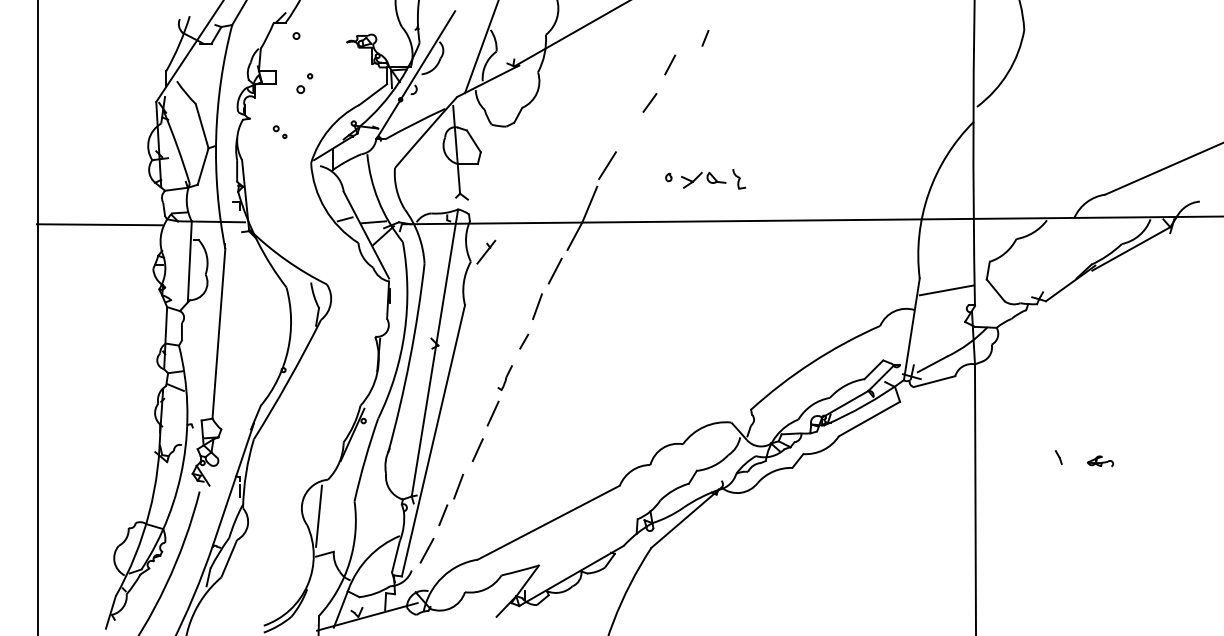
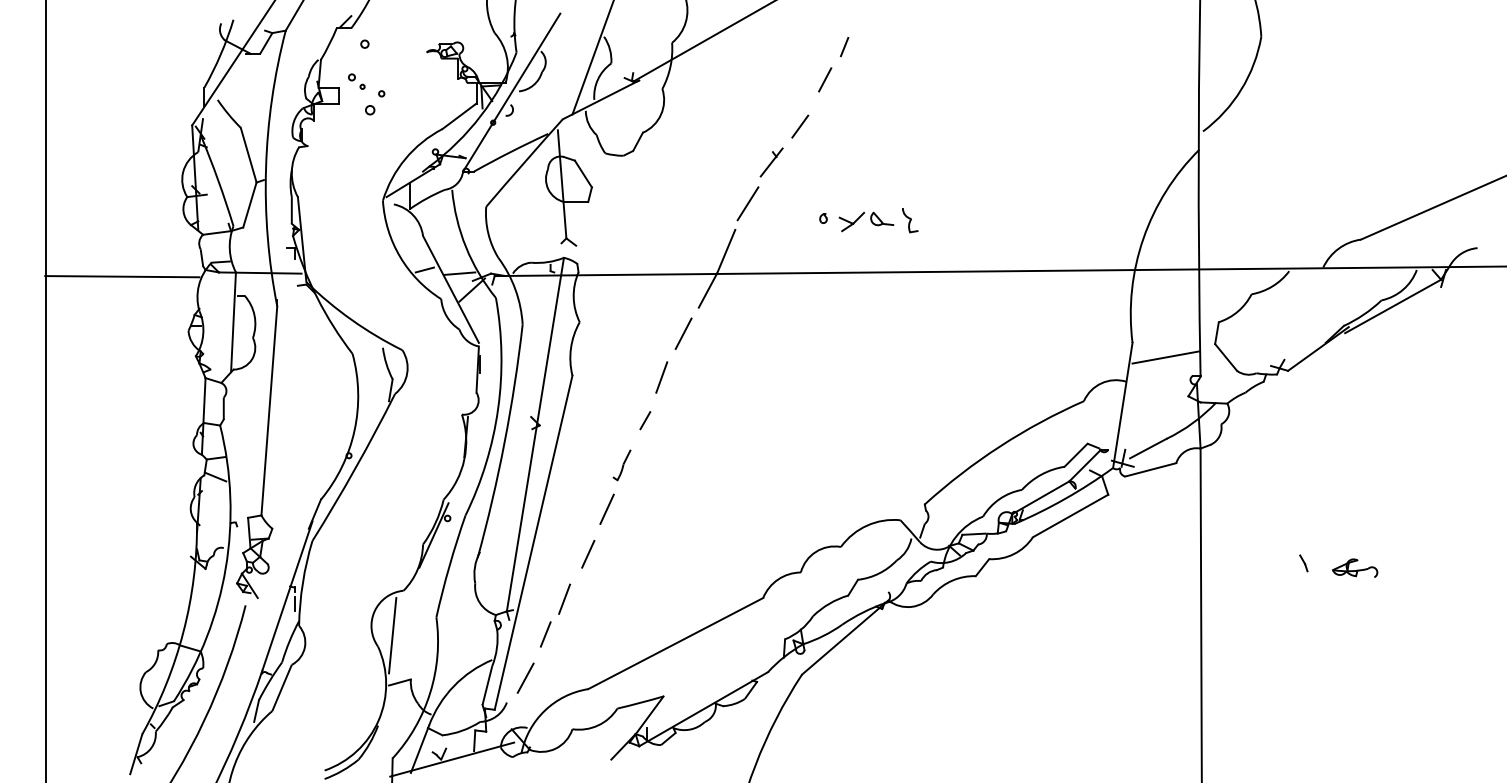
line: (705, 38) -> (844, 47), moved
part: (279, 132) -> (356, 81), moved
part: (486, 252) -> (771, 162), moved
part: (1100, 460) -> (1355, 567), size x1.43

